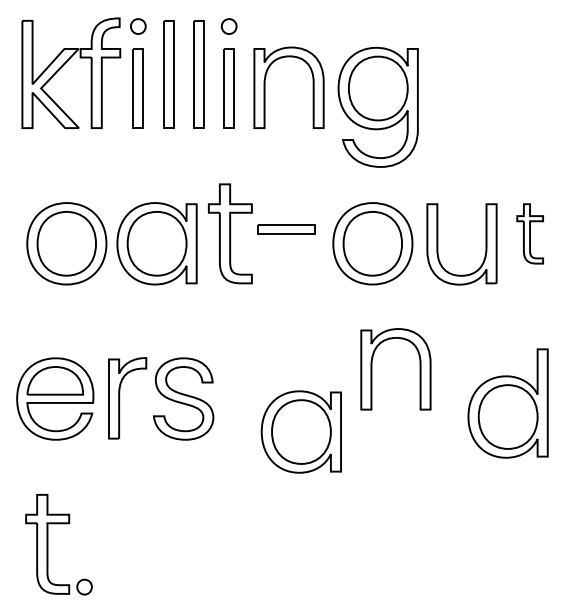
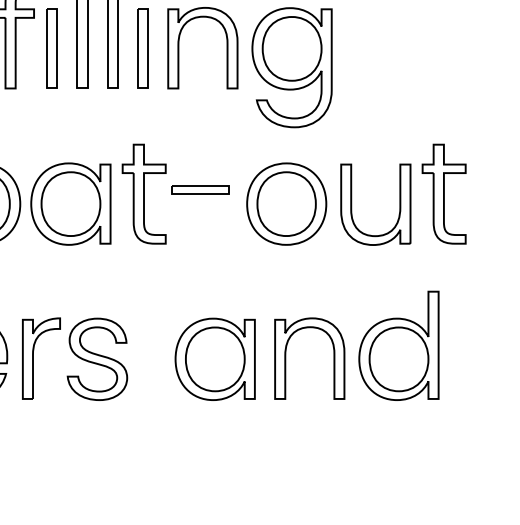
part: (529, 233) -> (443, 193), size x1.67
part: (372, 369) -> (286, 358), moved
part: (507, 403) -> (398, 345), moved
part: (300, 431) -> (214, 358), moved

